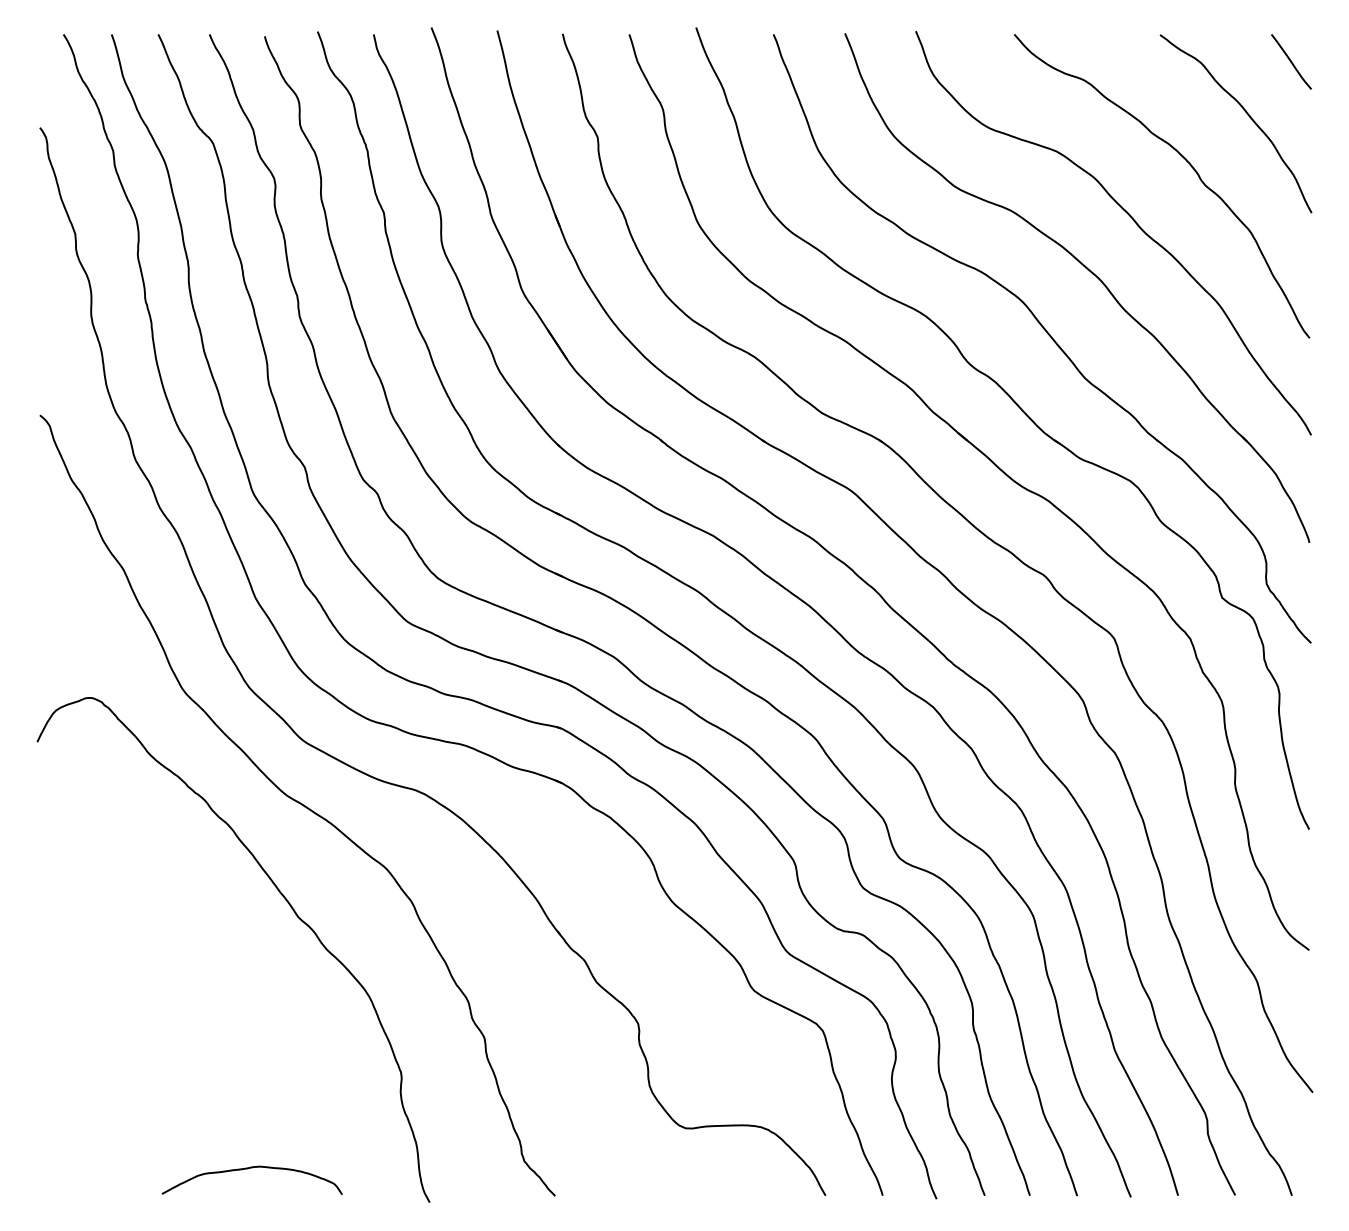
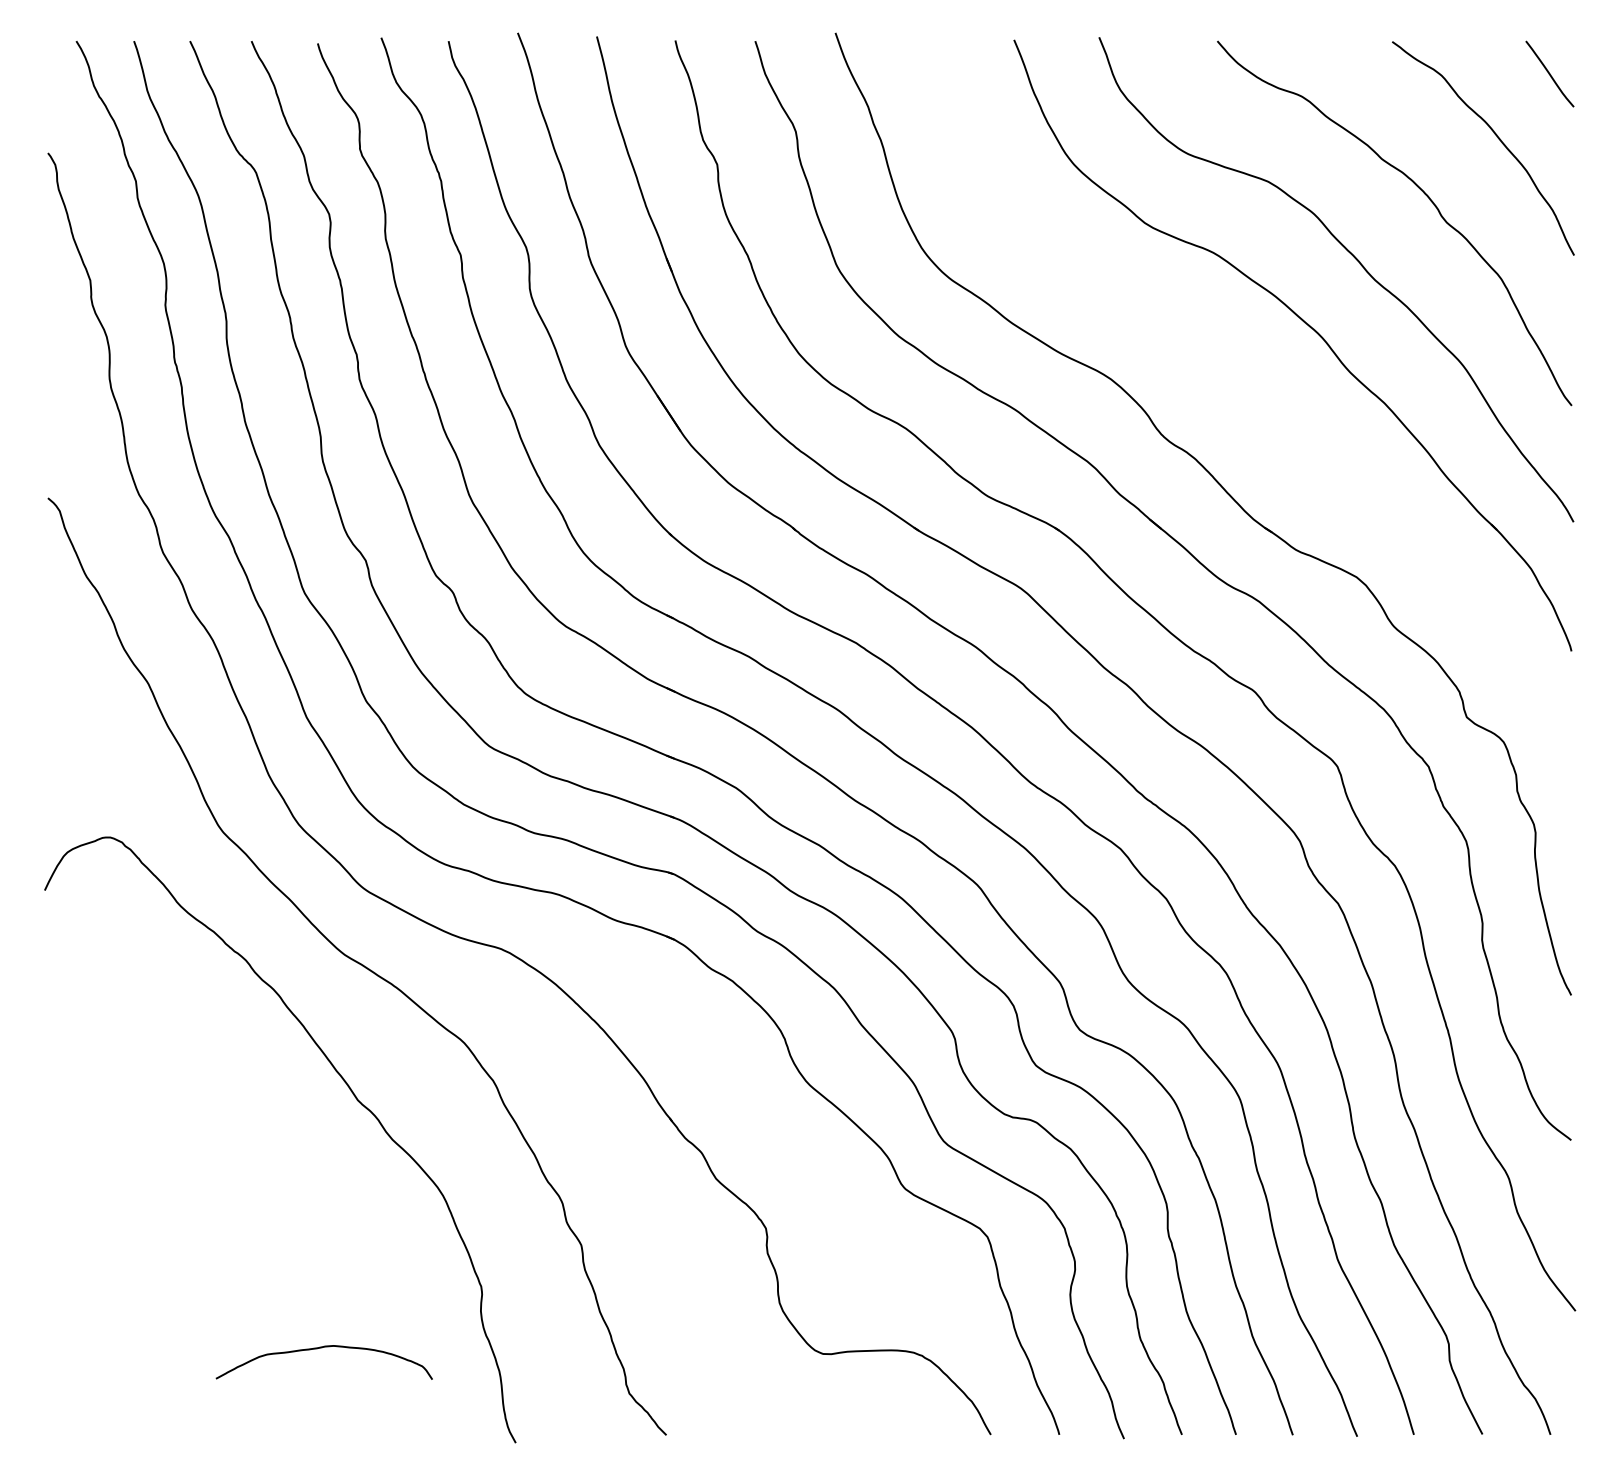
part: (1047, 334) -> (1257, 401), removed
curve: (248, 1169) -> (319, 1349), moved

